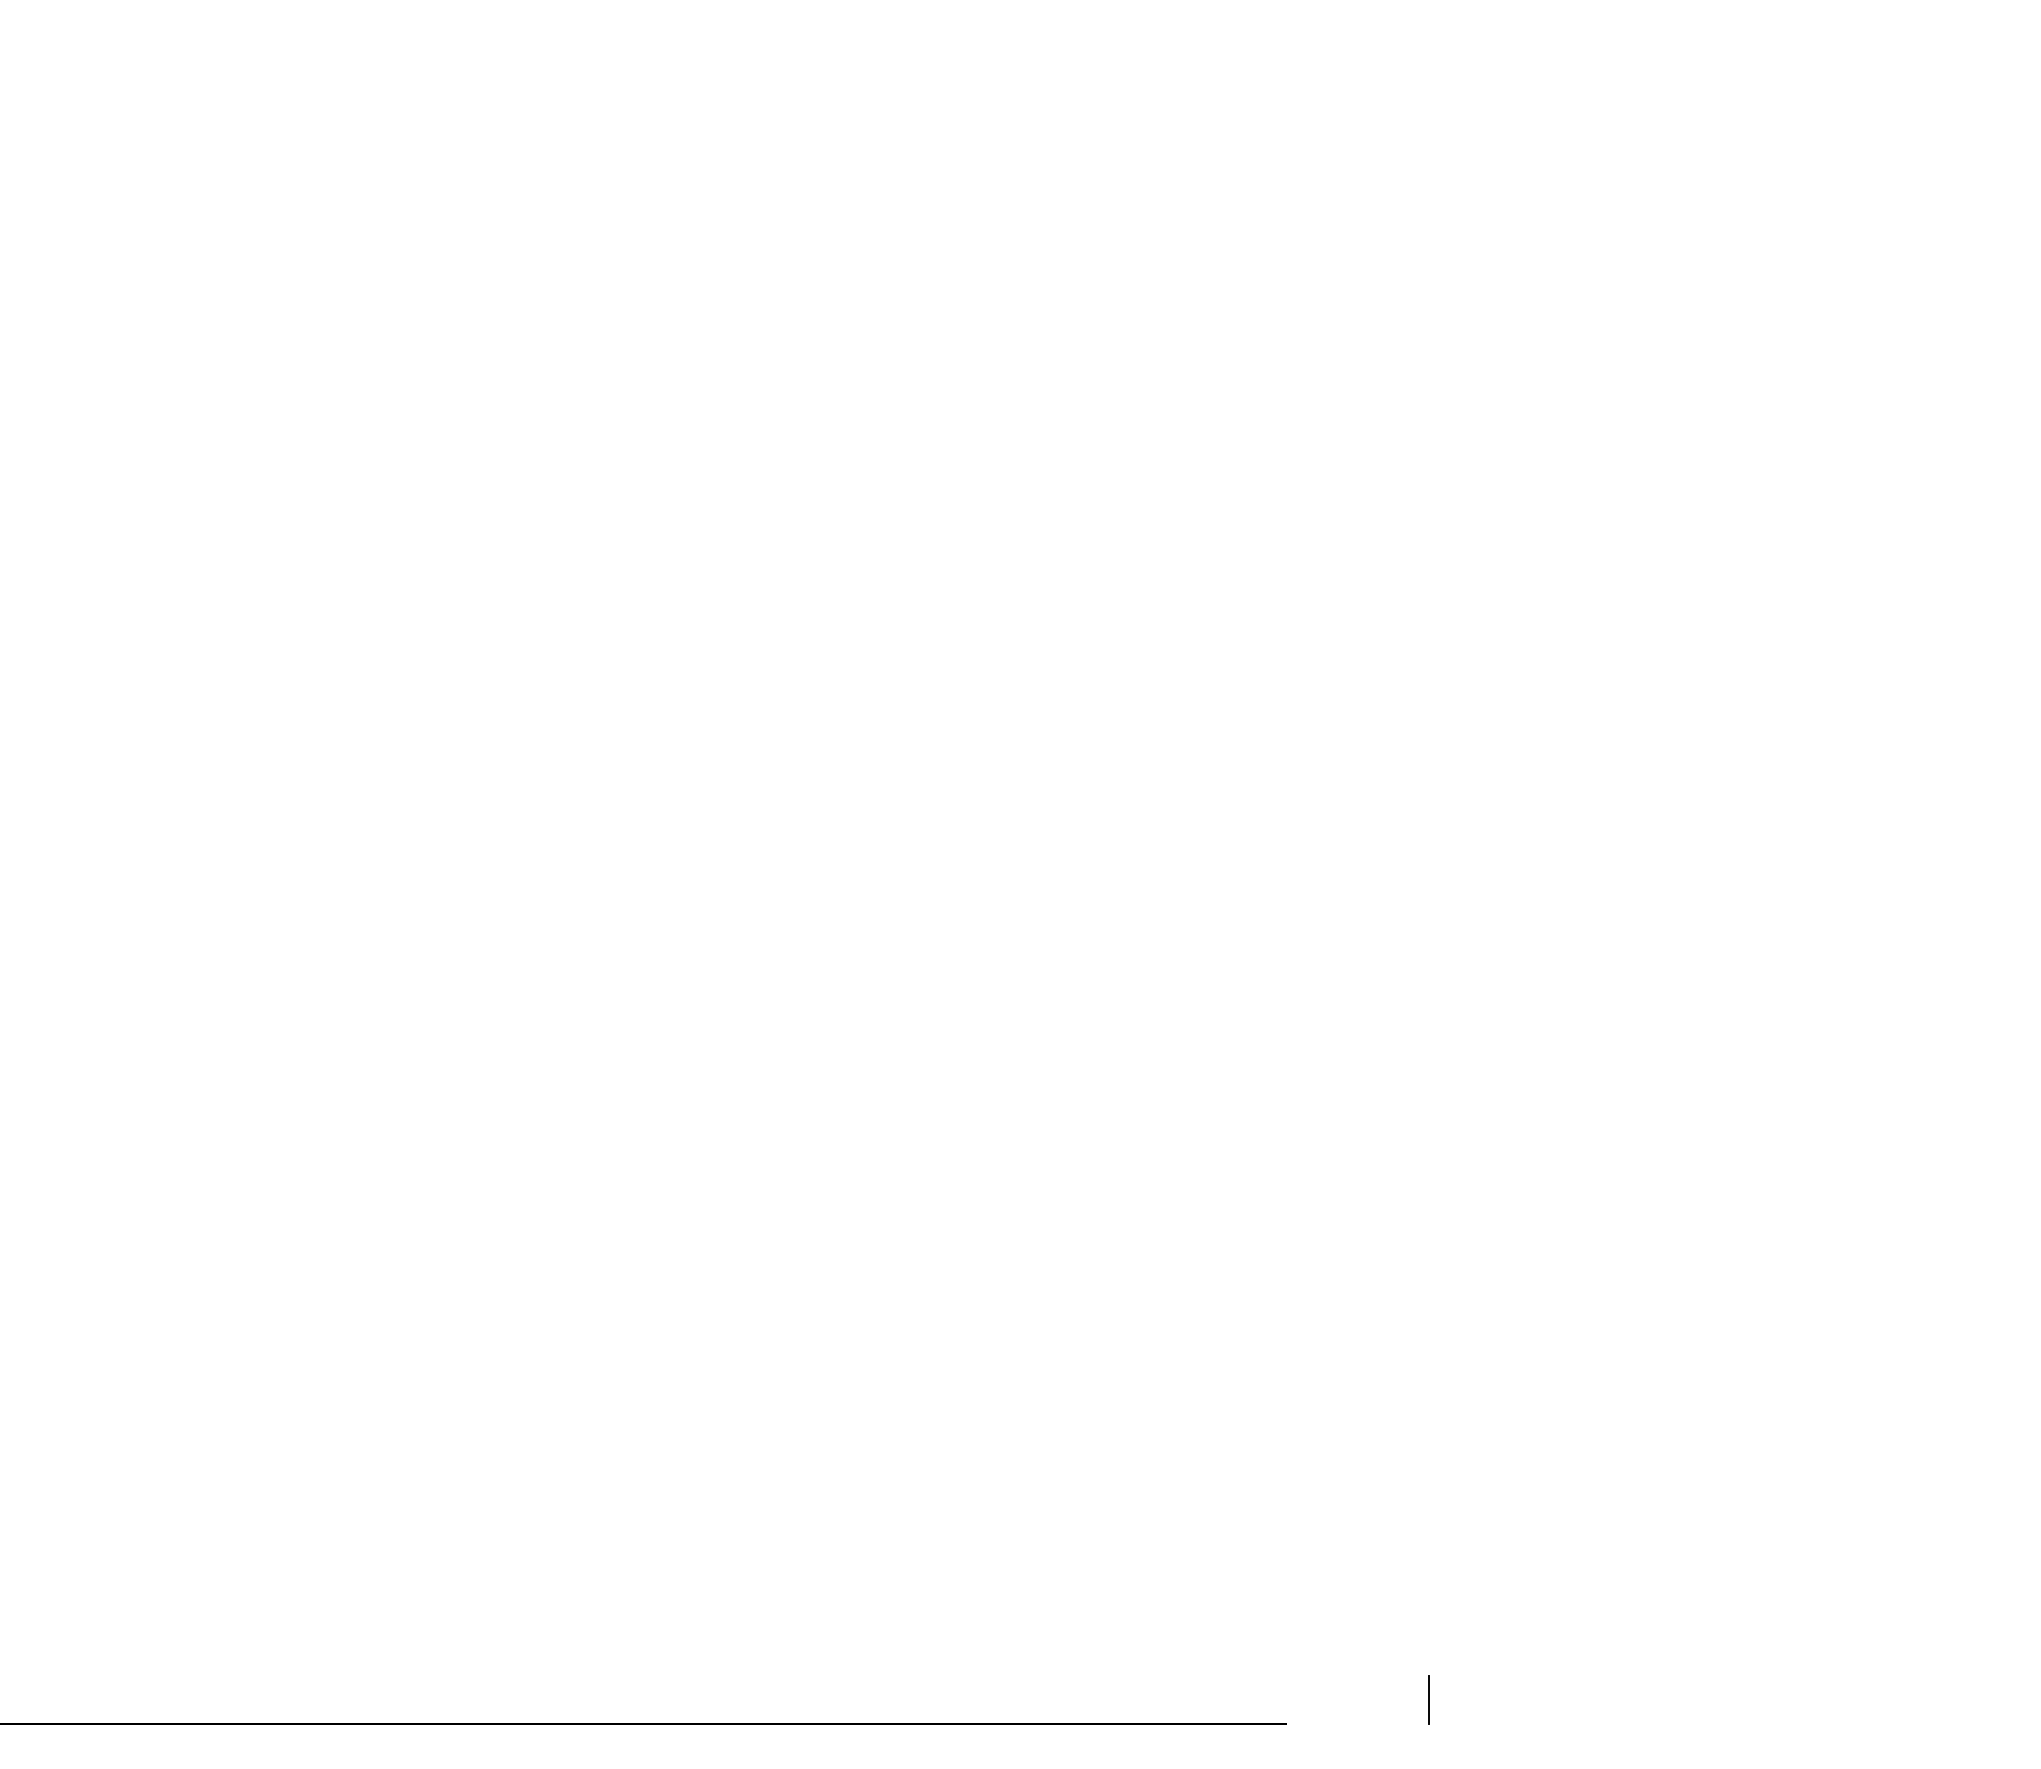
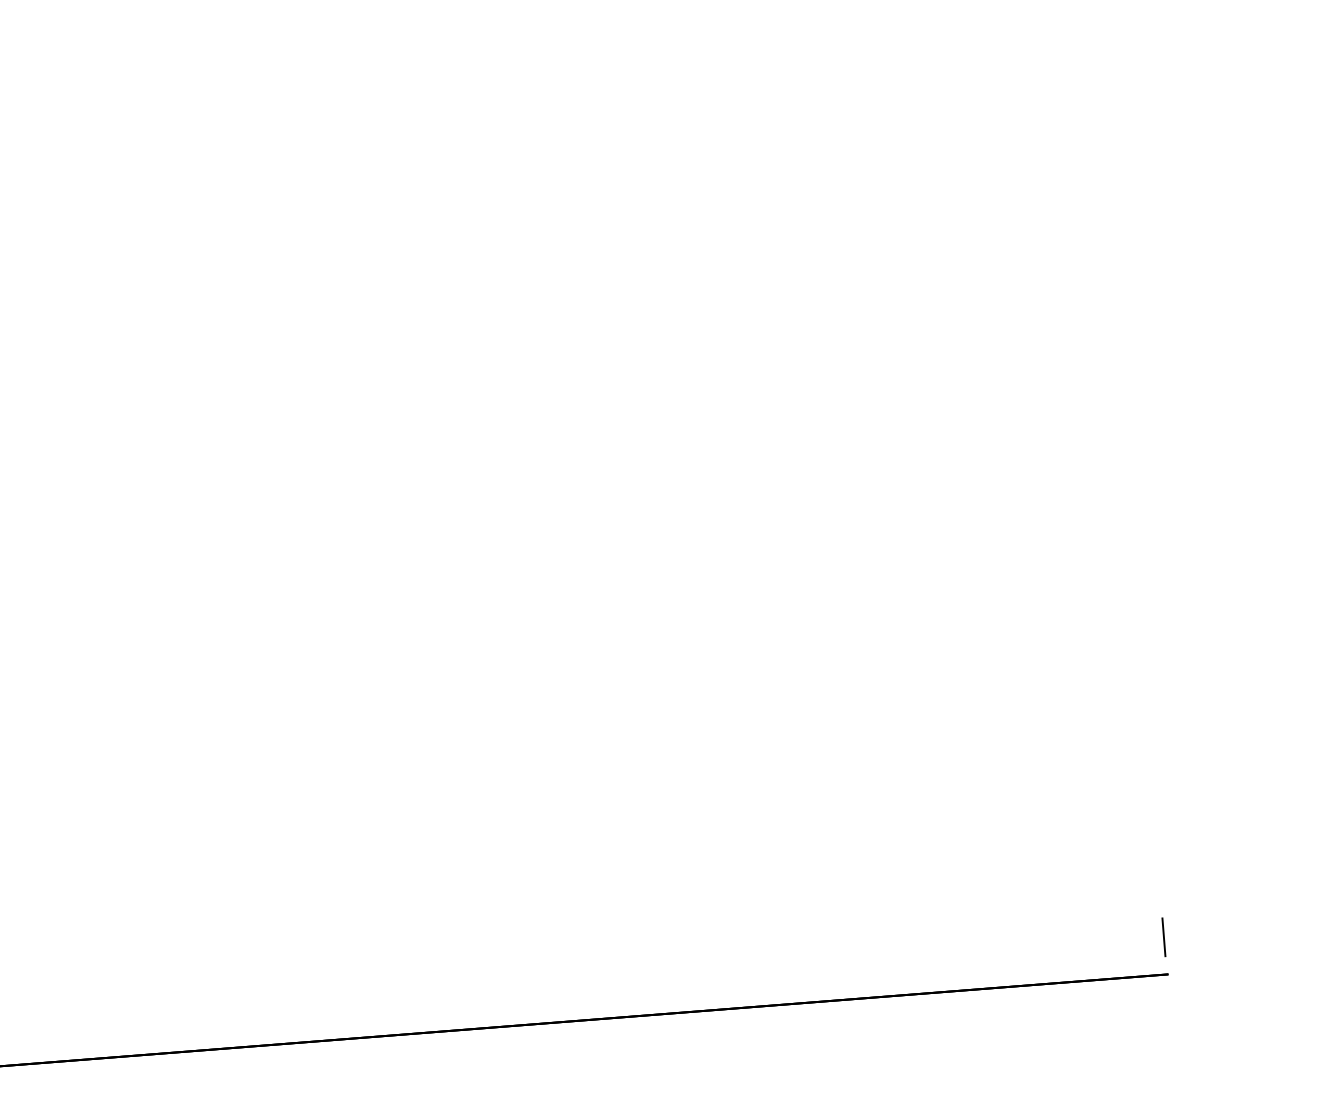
line: (1428, 1699) -> (1163, 936), moved

